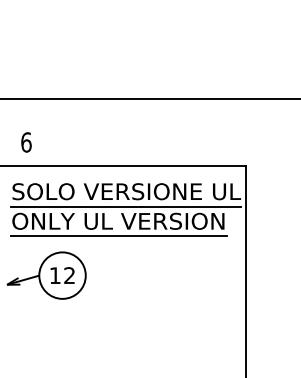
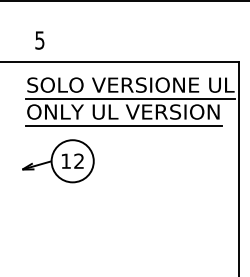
text: (26, 142) -> (40, 40), 6 -> 5

